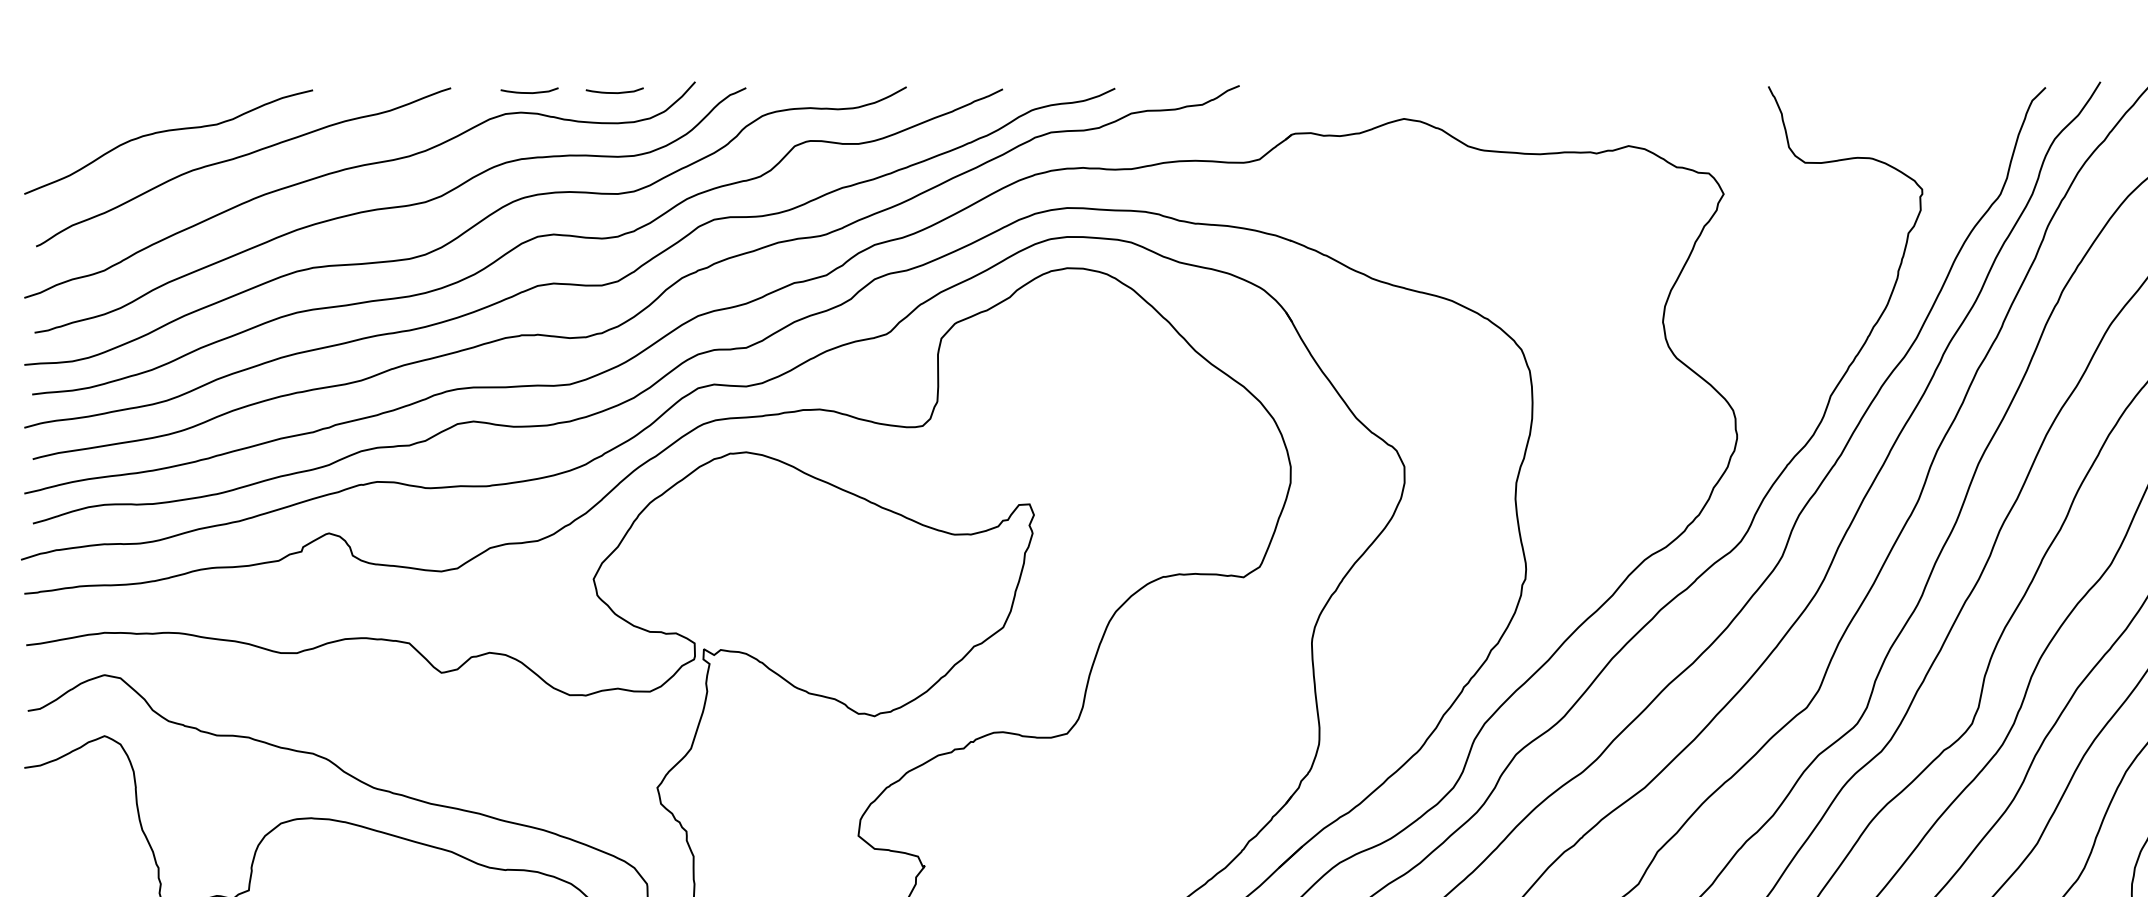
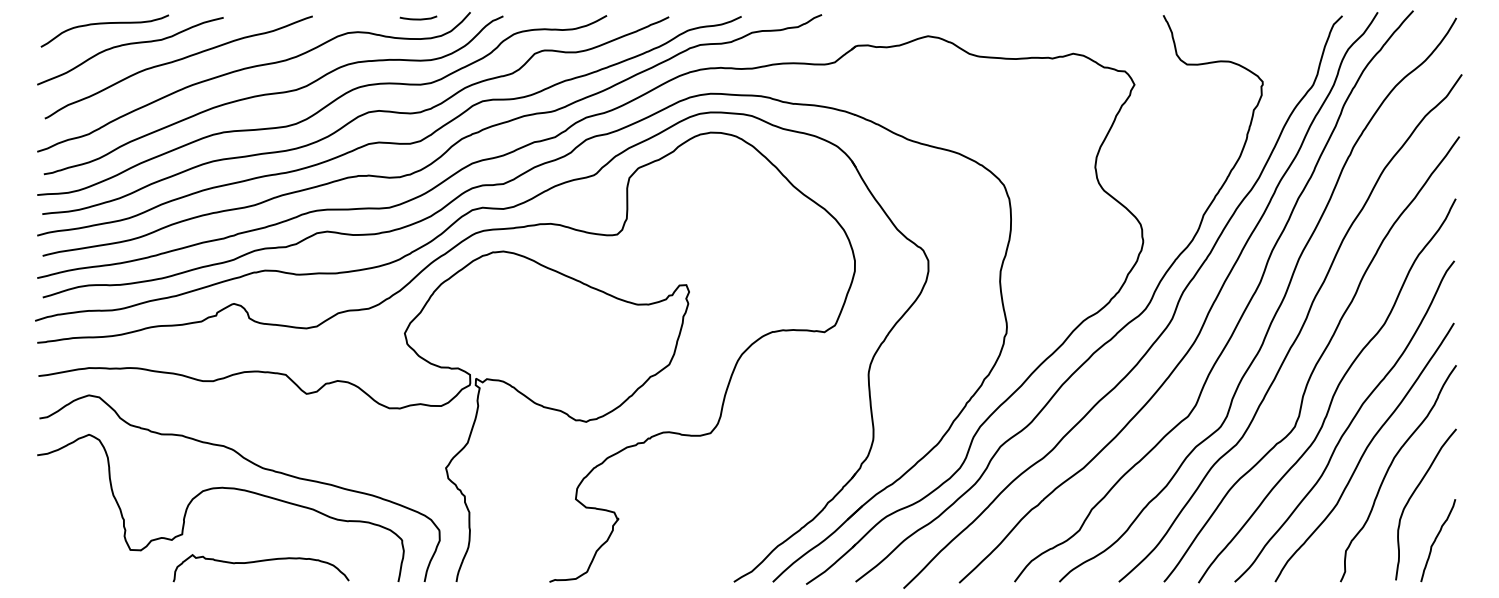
curve: (529, 91) -> (363, 18), removed
curve: (128, 100) -> (104, 24), added

